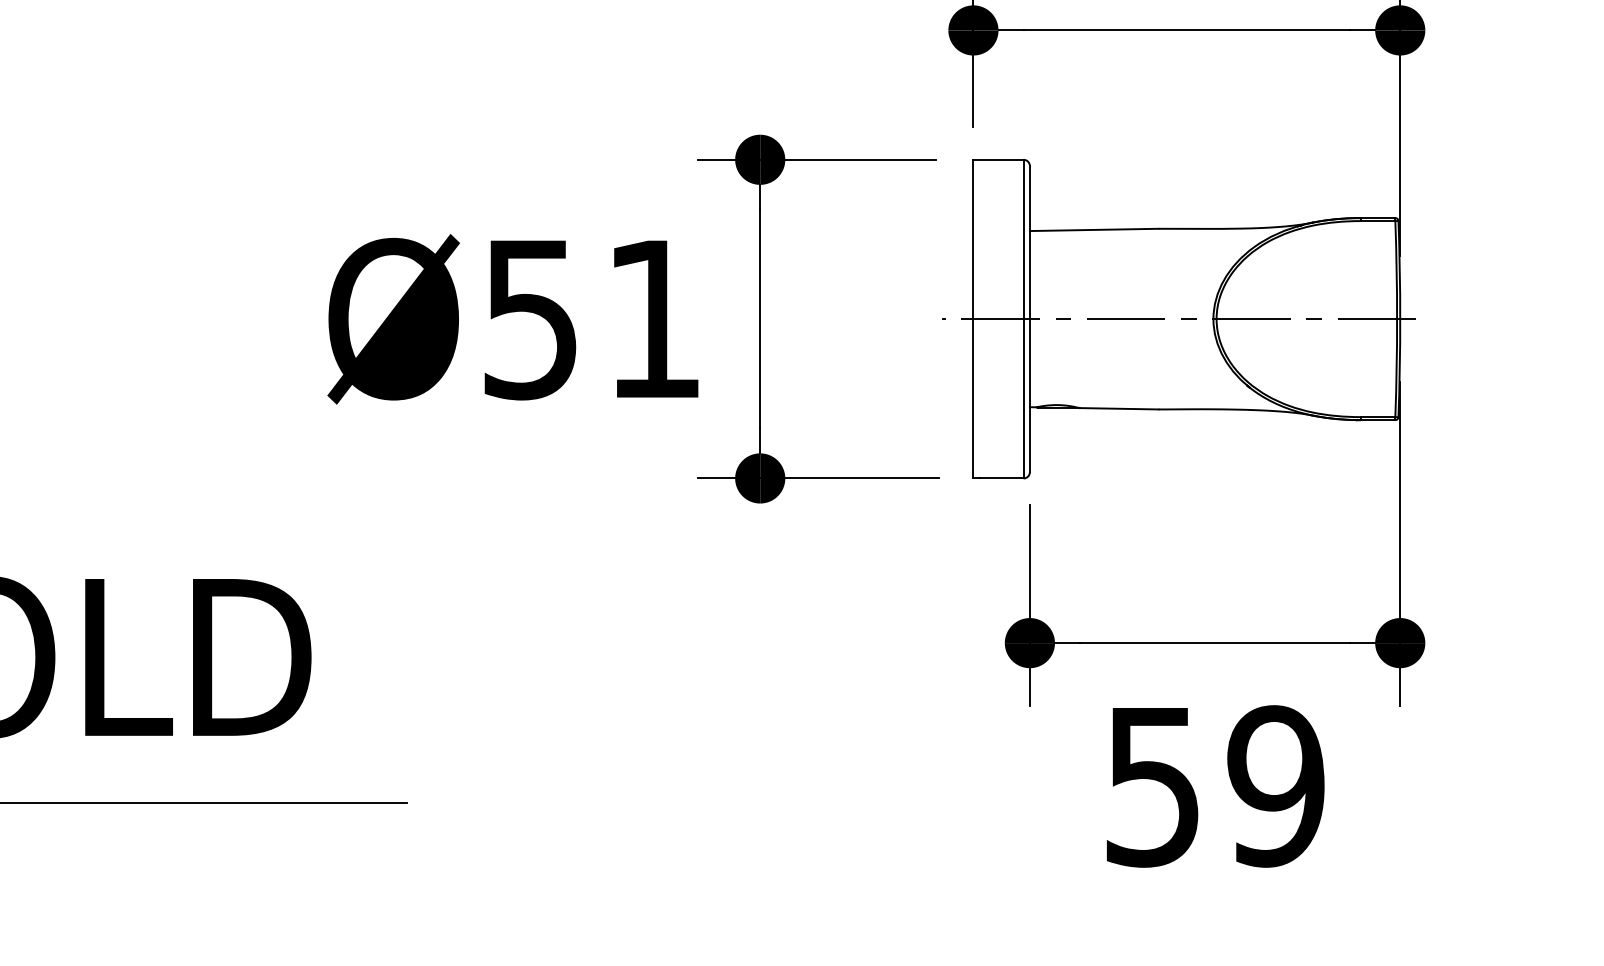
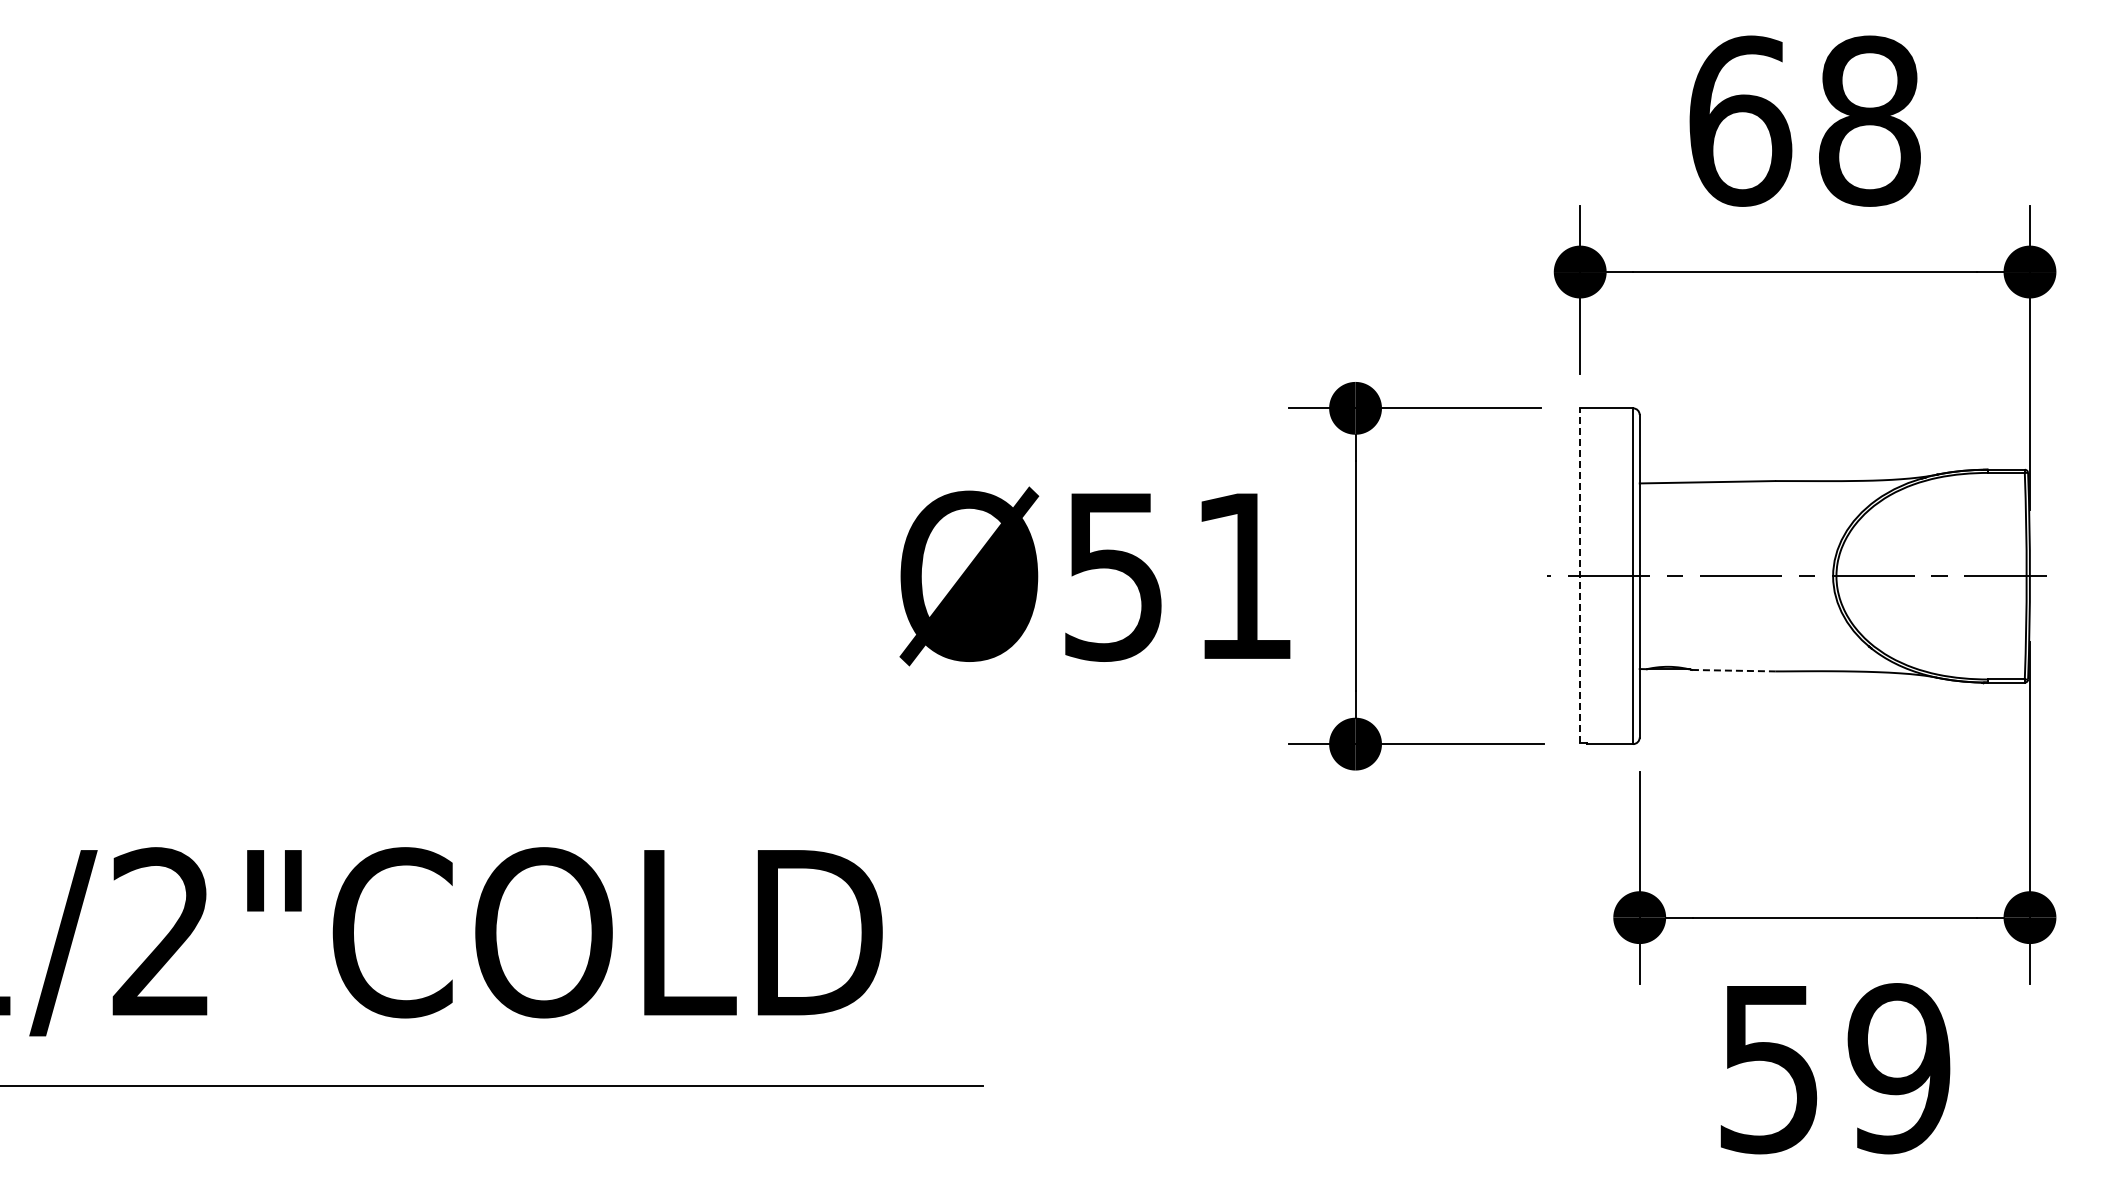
line: (973, 318) -> (1580, 575), solid -> dashed
line: (1118, 408) -> (1733, 670), solid -> dashed

